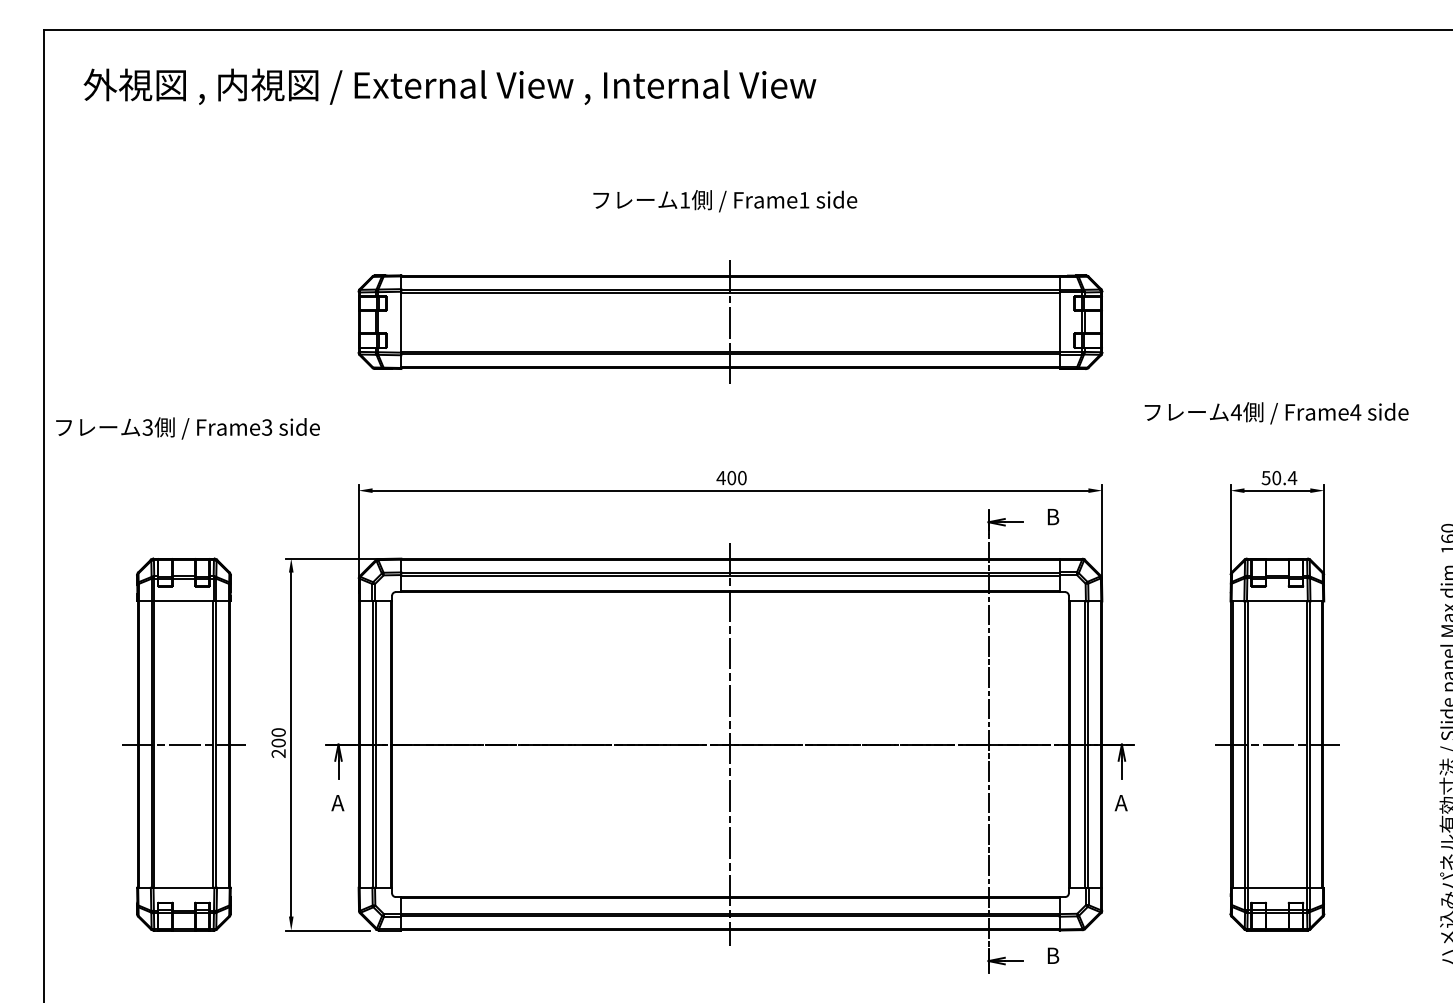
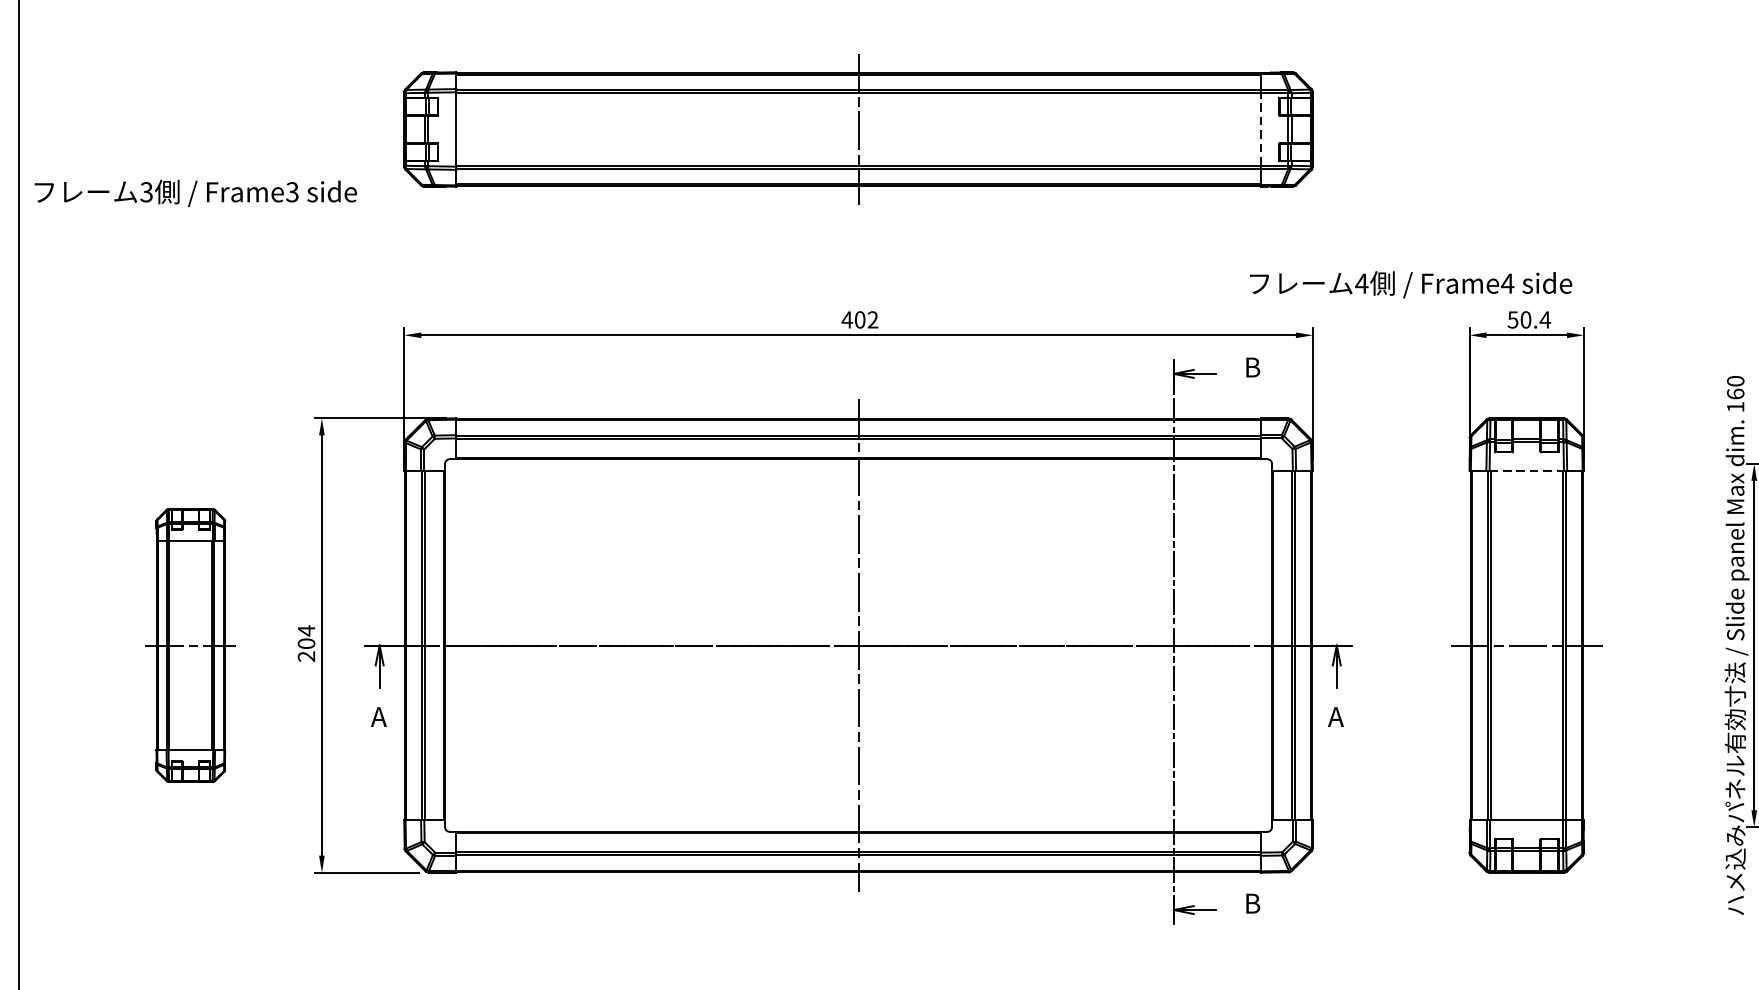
line: (1059, 322) -> (1260, 129), solid -> dashed
text: (1276, 413) -> (1410, 285), moved
text: (187, 428) -> (195, 193), moved
text: (742, 478) -> (873, 320), 400 -> 402
line: (1277, 601) -> (1526, 470), solid -> dashed
text: (278, 732) -> (306, 630), 200 -> 204
part: (183, 744) -> (190, 645), size x0.6

